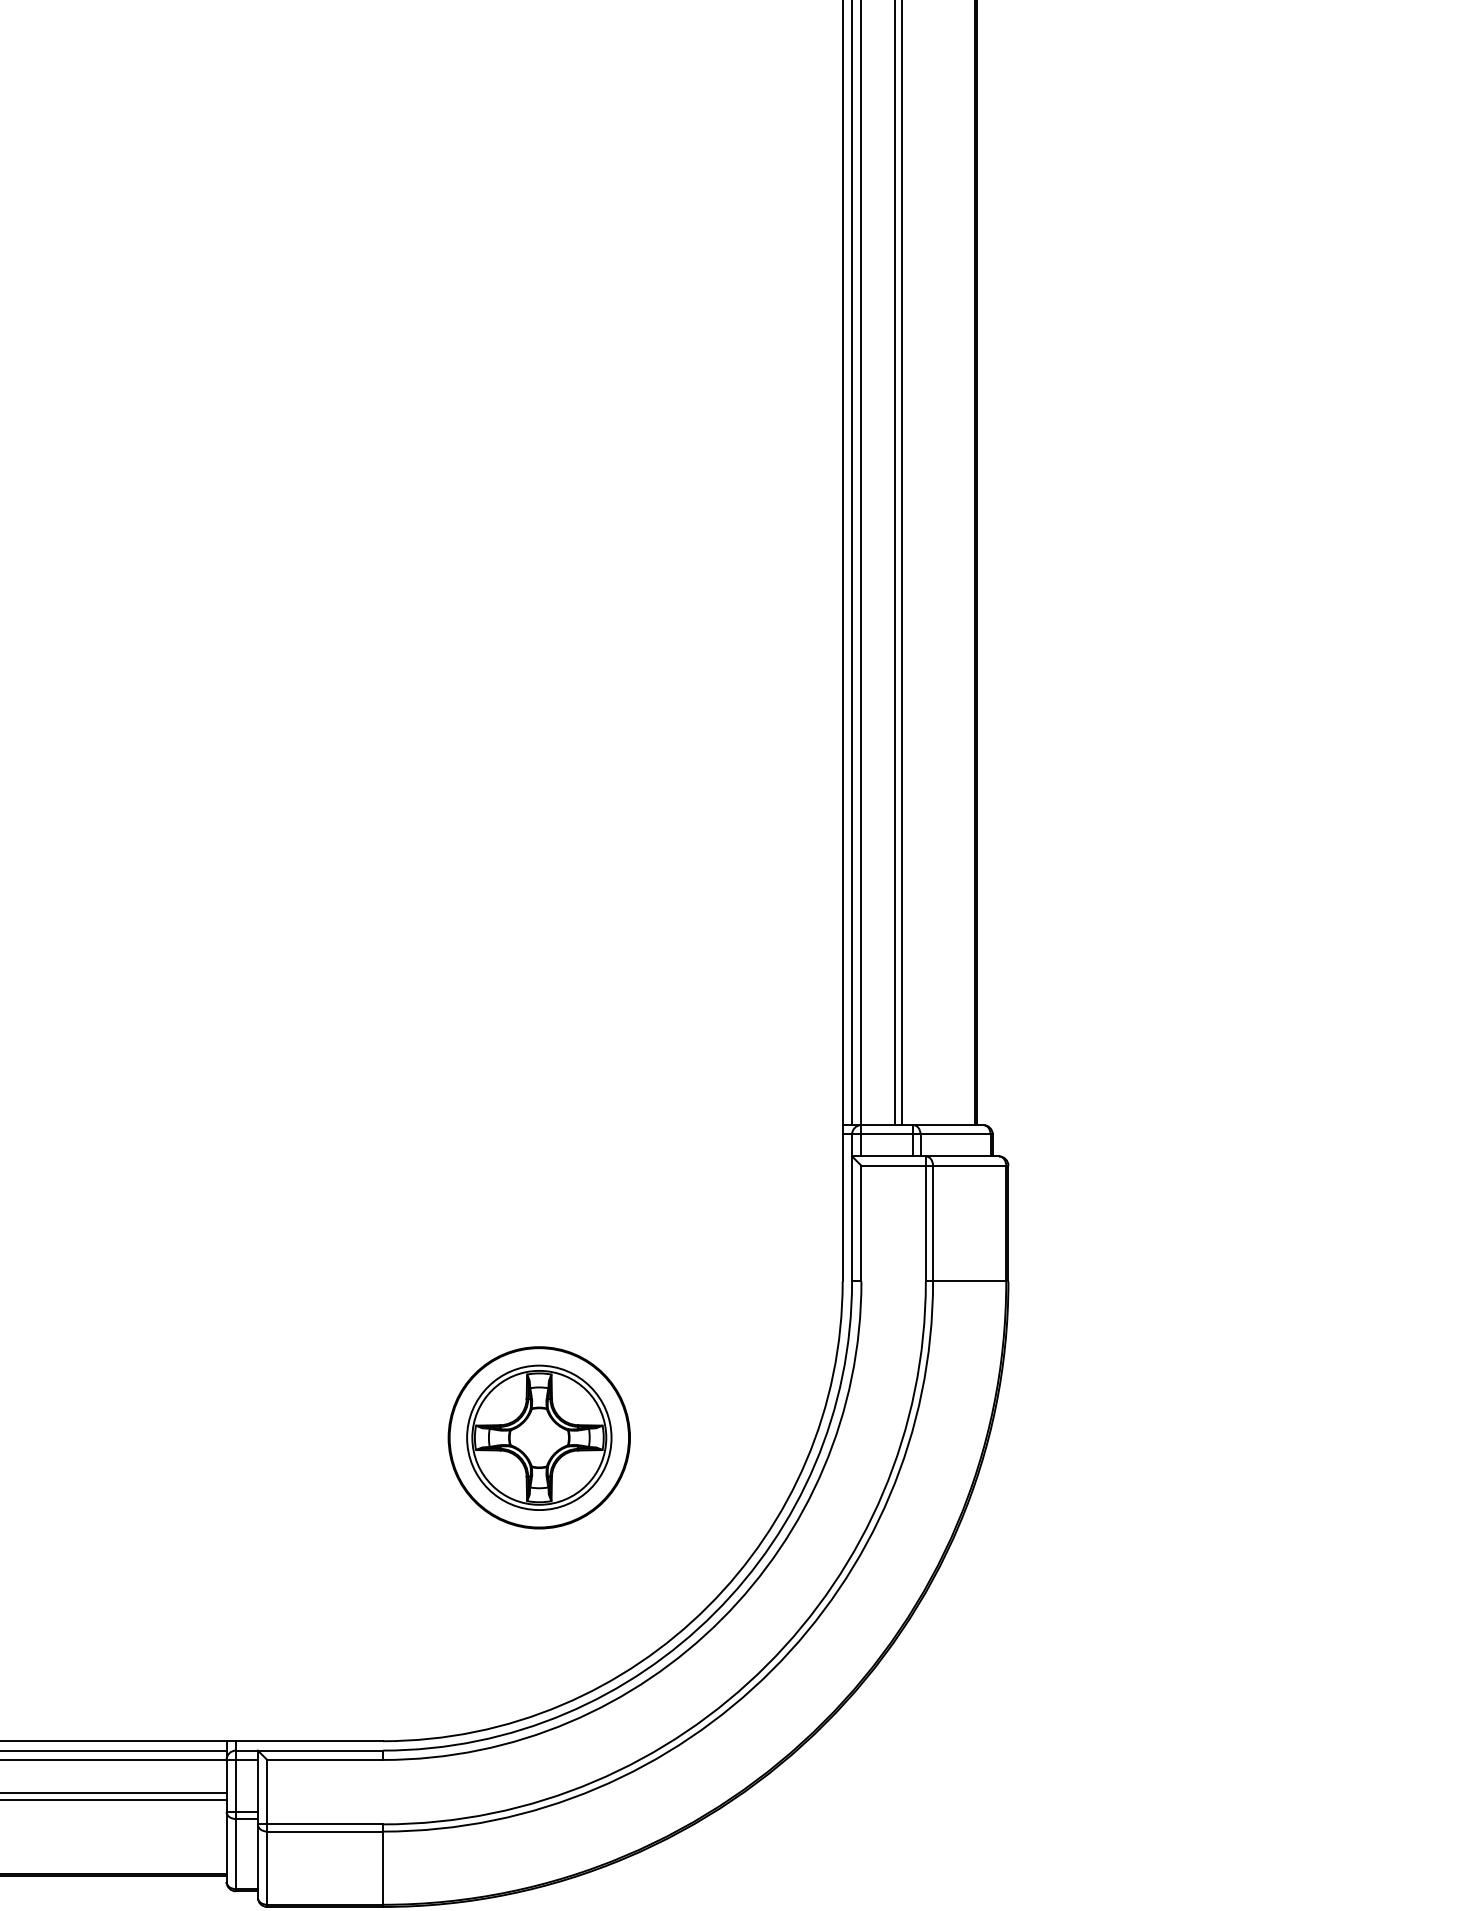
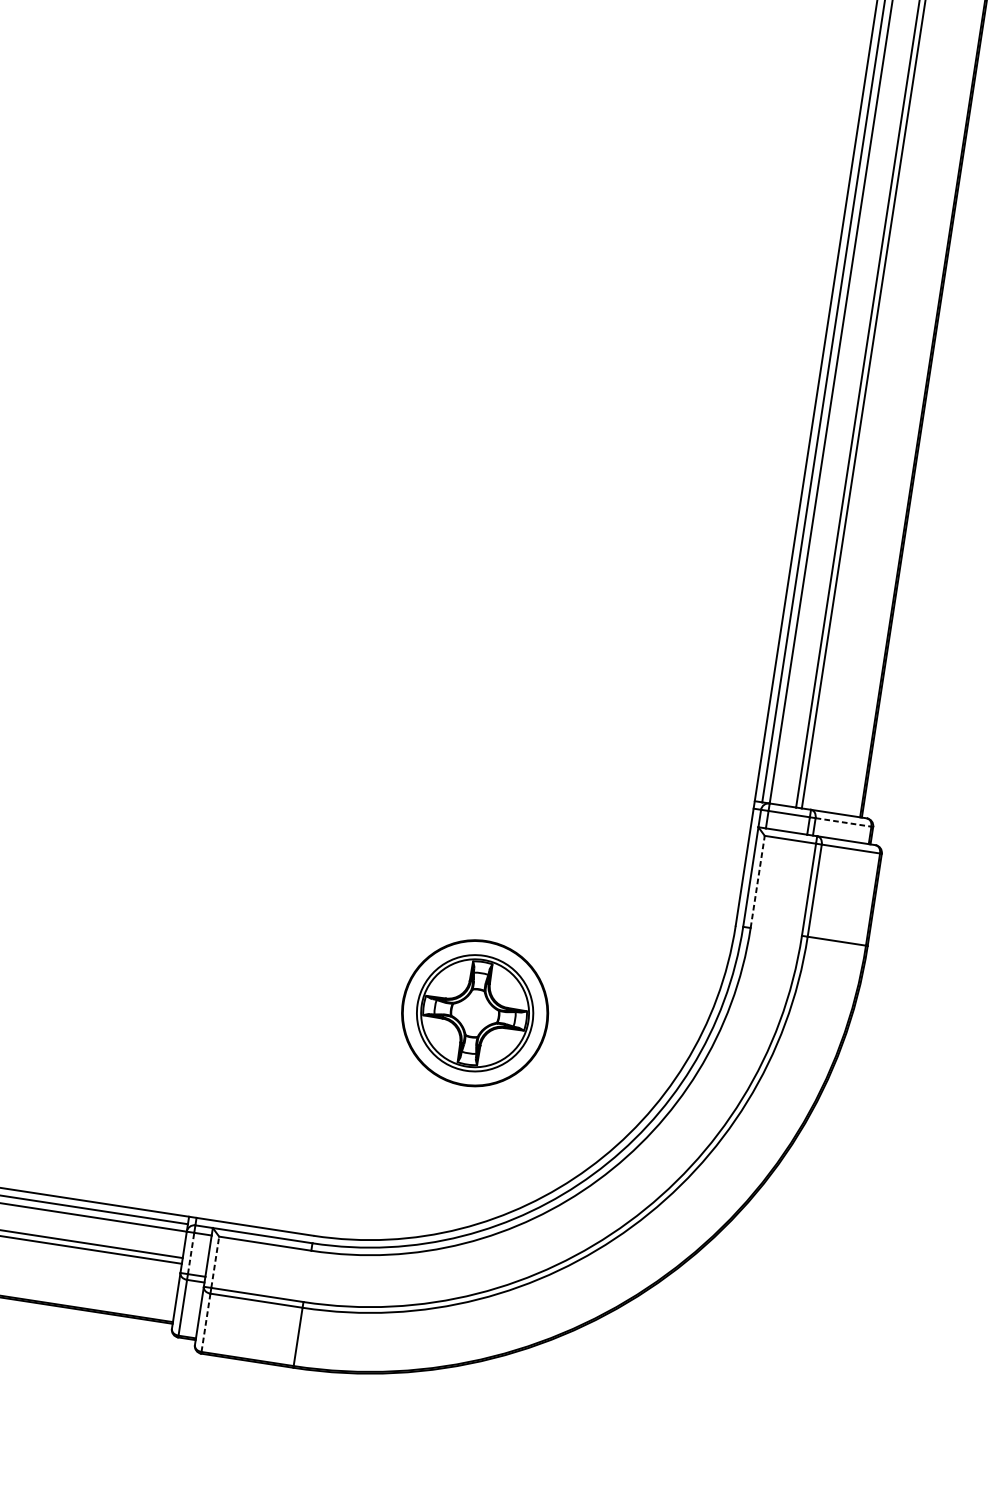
line: (956, 1134) -> (844, 822), solid -> dashed
line: (861, 1223) -> (757, 881), solid -> dashed
line: (235, 1785) -> (190, 1253), solid -> dashed
line: (267, 1791) -> (215, 1261), solid -> dashed
line: (267, 1868) -> (206, 1323), solid -> dashed

